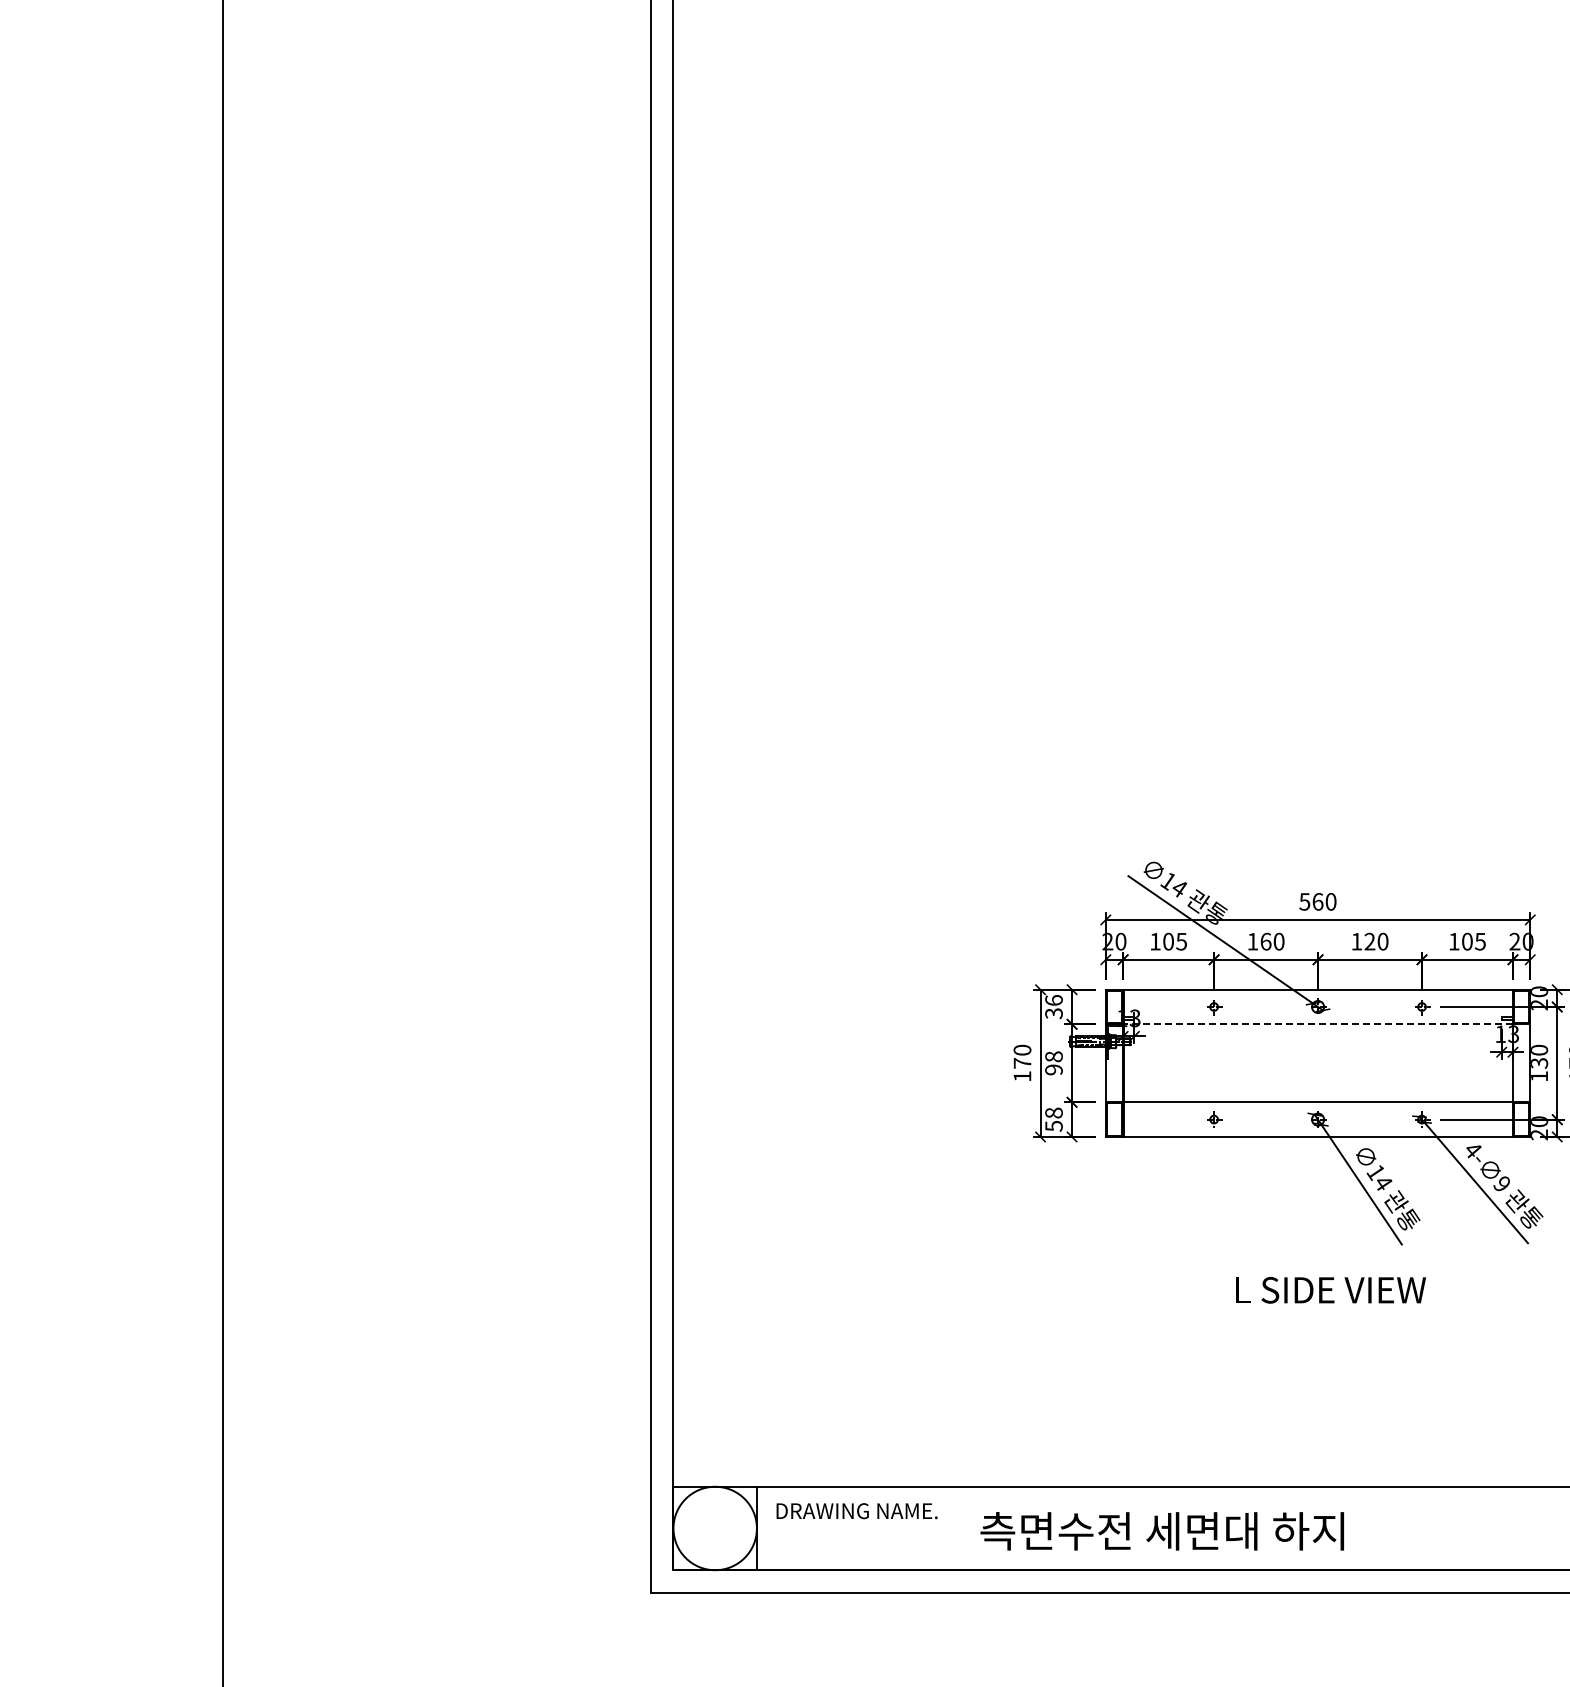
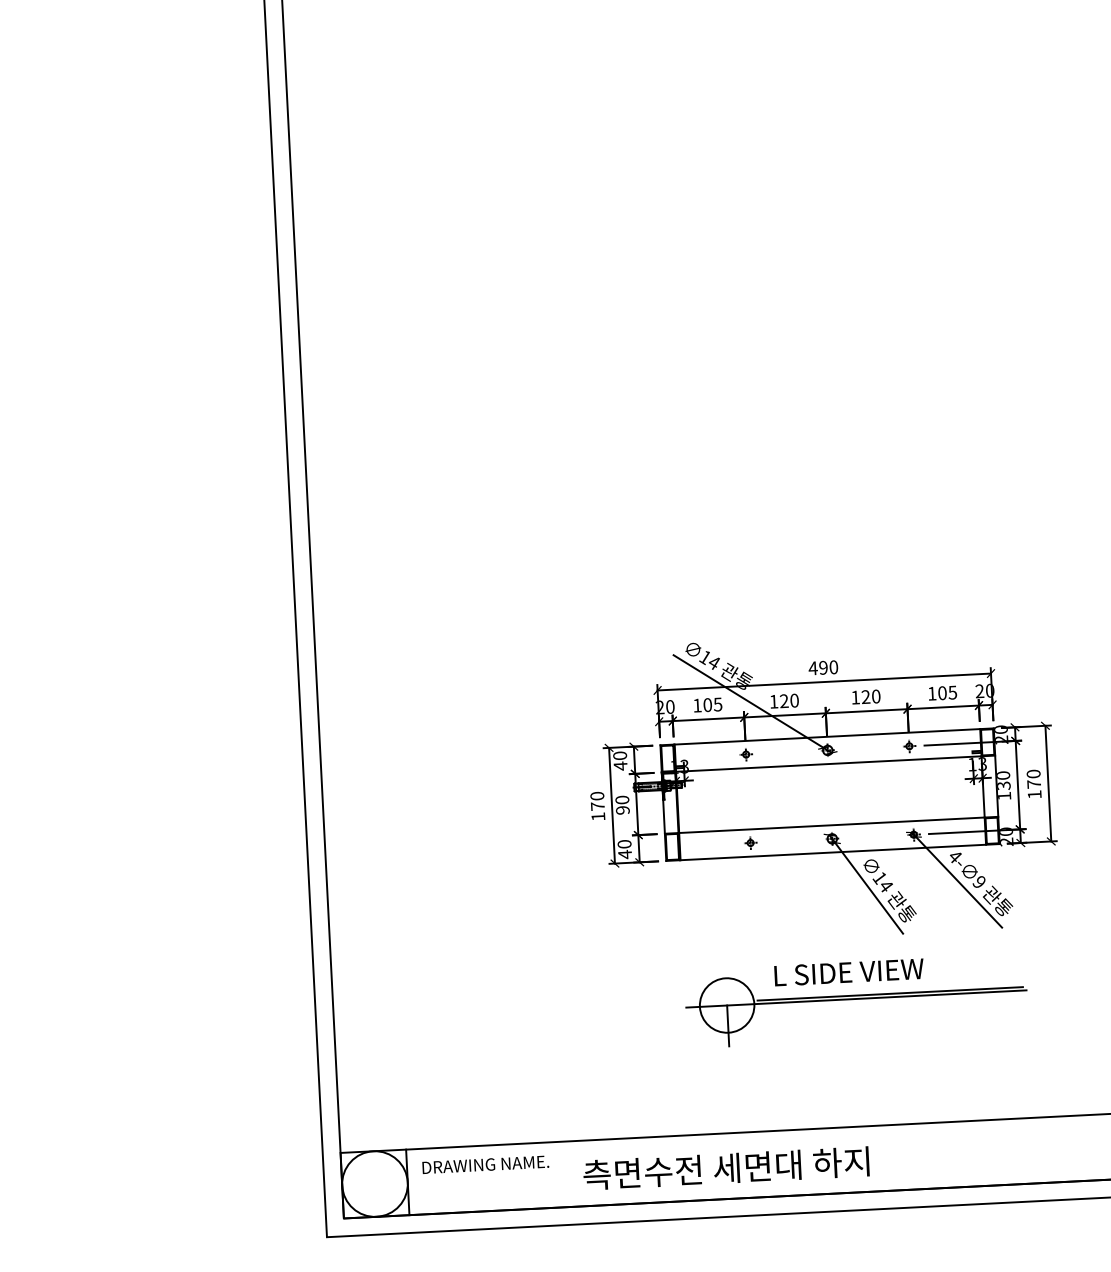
text: (1310, 901) -> (817, 667), 560 -> 490
text: (1265, 941) -> (783, 701), 160 -> 120
text: (1053, 1007) -> (619, 761), 36 -> 40
line: (1318, 1024) -> (828, 764), dashed -> solid
text: (1053, 1056) -> (621, 799), 98 -> 90
text: (1053, 1119) -> (624, 849), 58 -> 40
part: (1338, 1324) -> (856, 999), added

